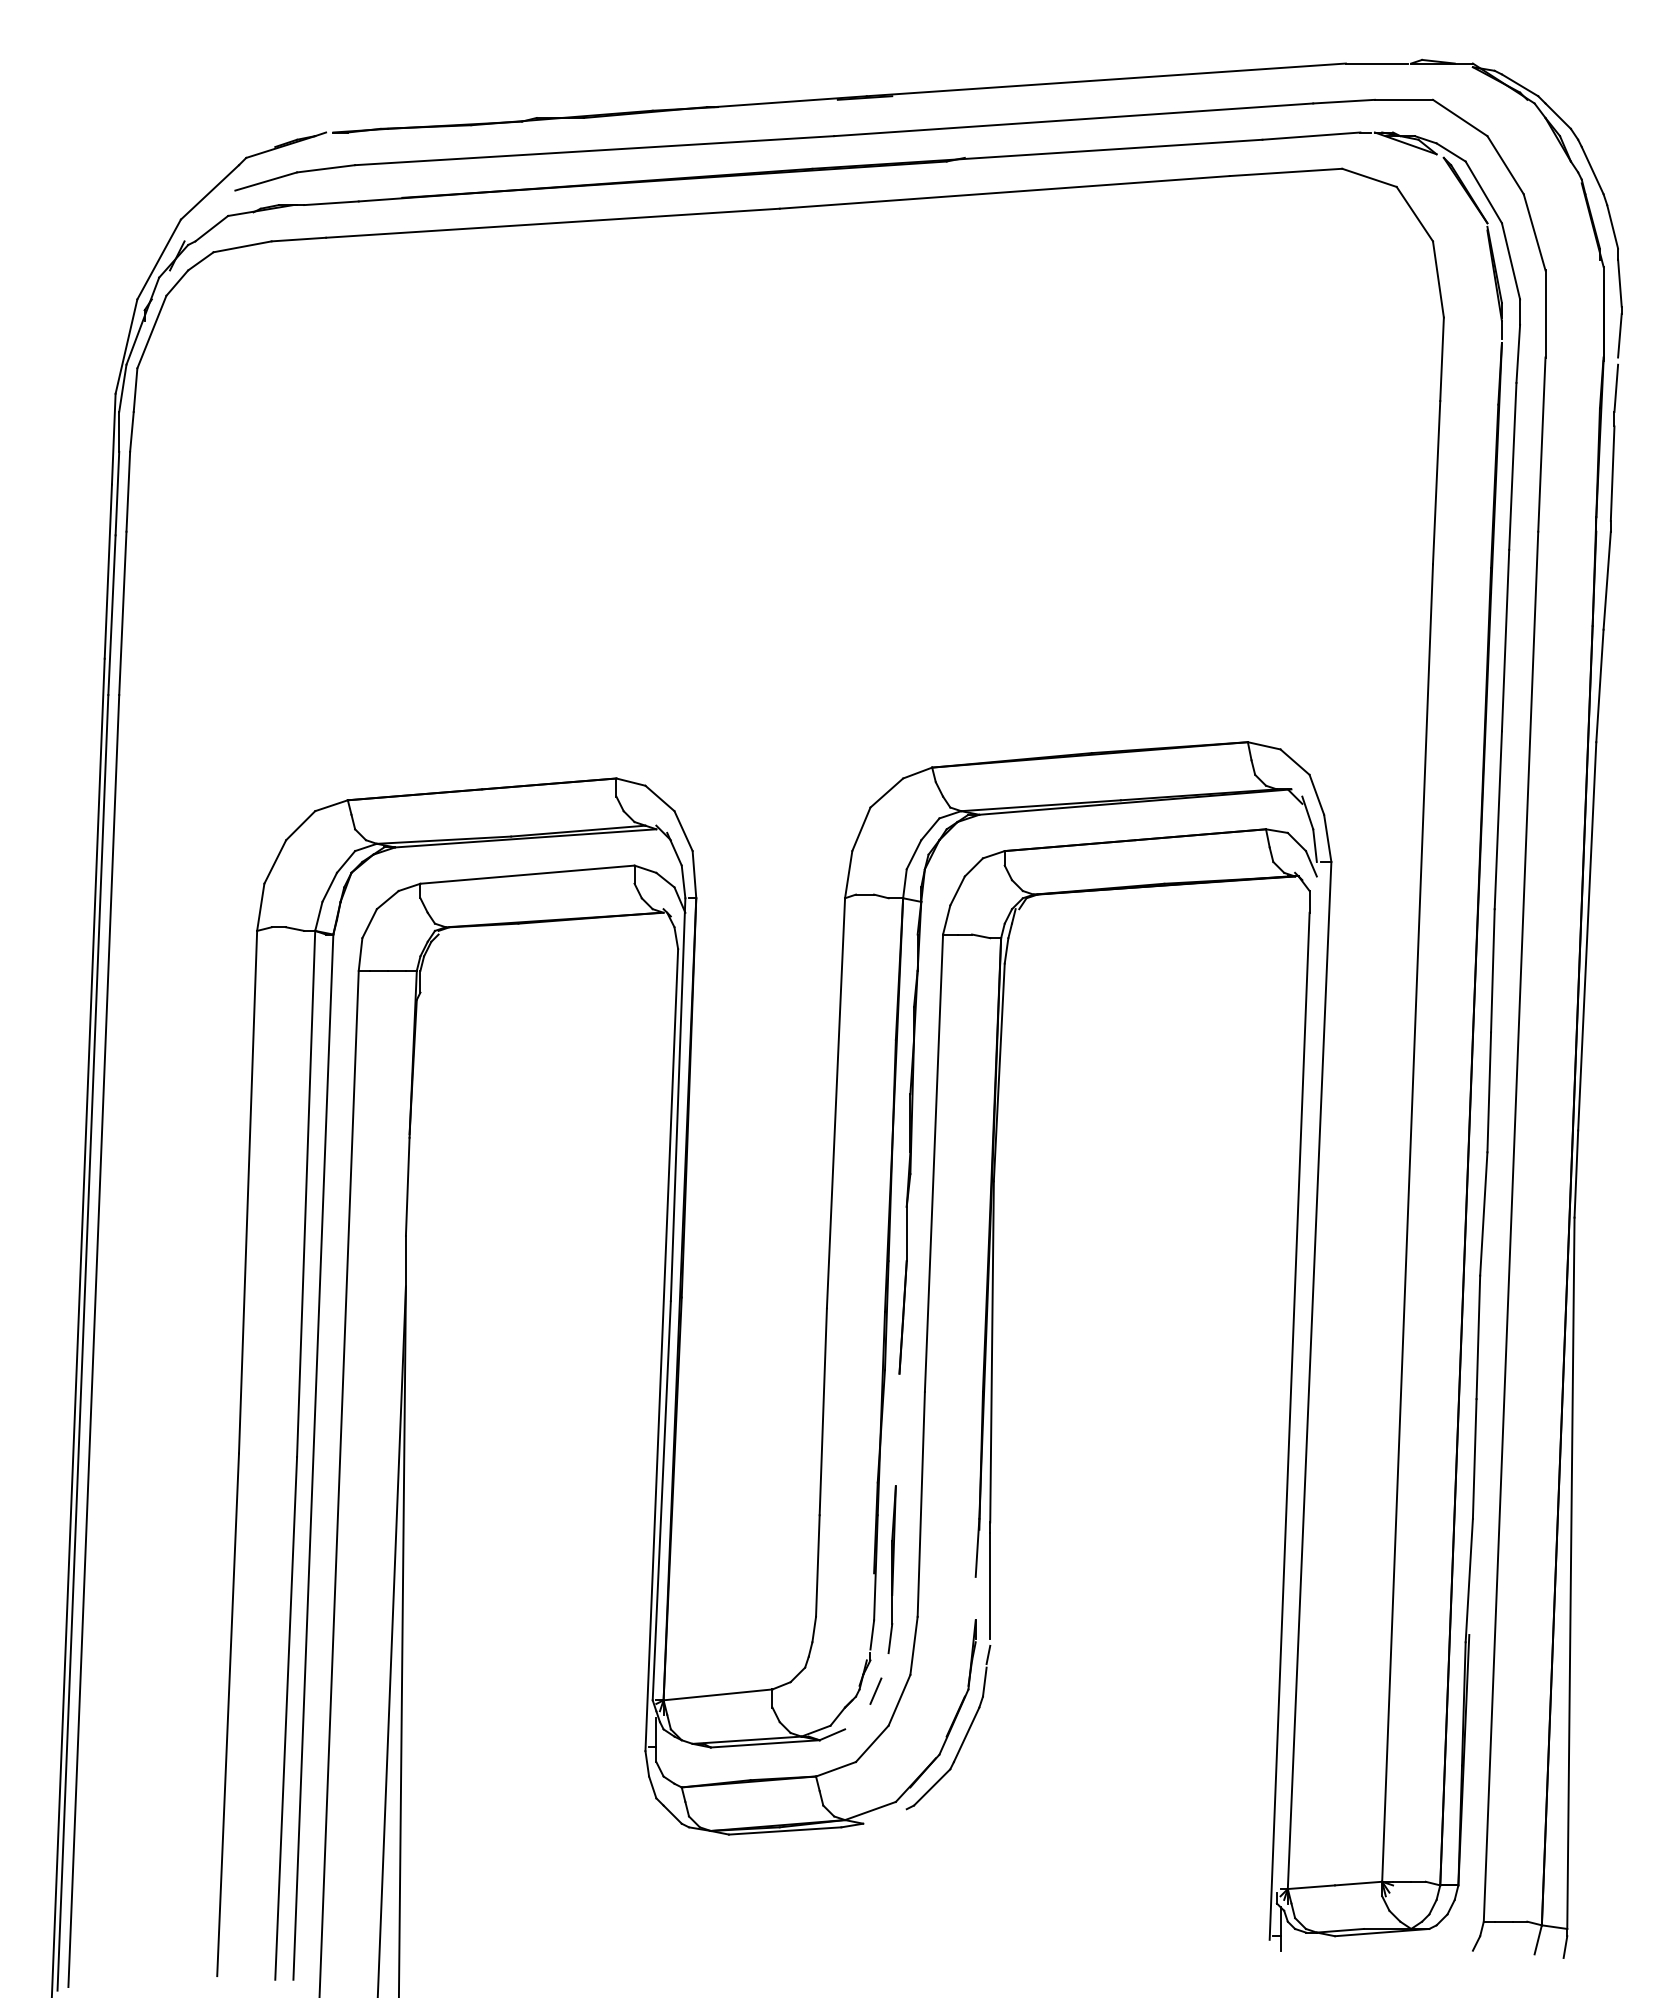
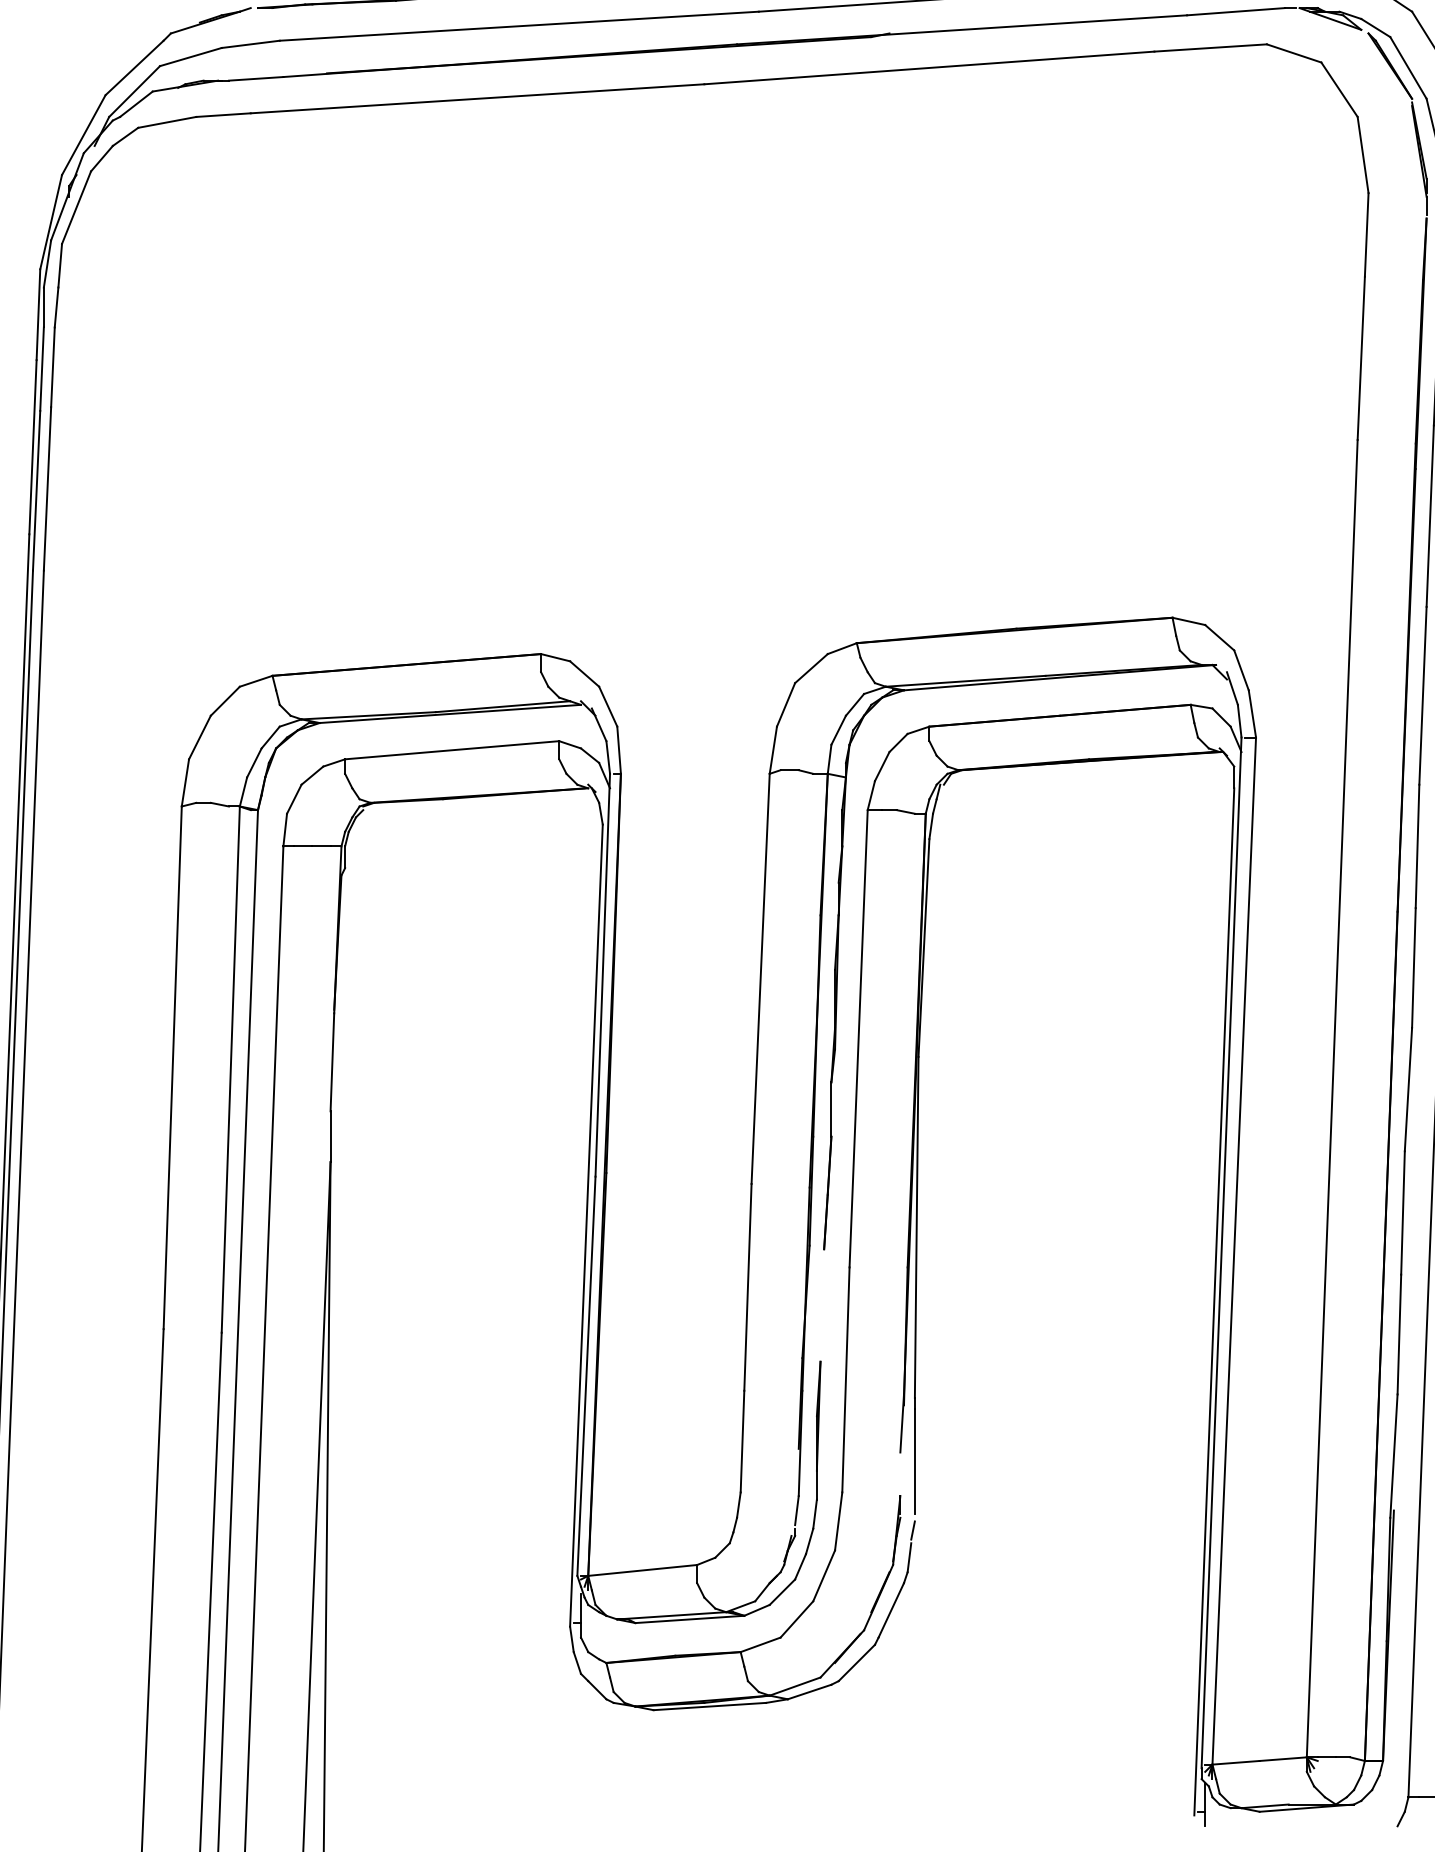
line: (209, 215) -> (134, 91), added
line: (1296, 1376) -> (1221, 1252), added
line: (884, 1665) -> (809, 1541), added
line: (857, 1716) -> (782, 1592), added
line: (884, 1816) -> (809, 1692), added

